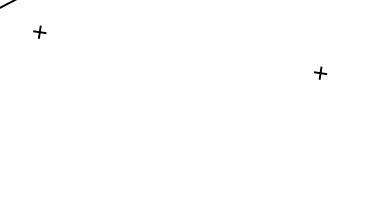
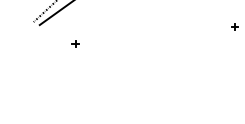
part: (39, 31) -> (75, 43), moved

